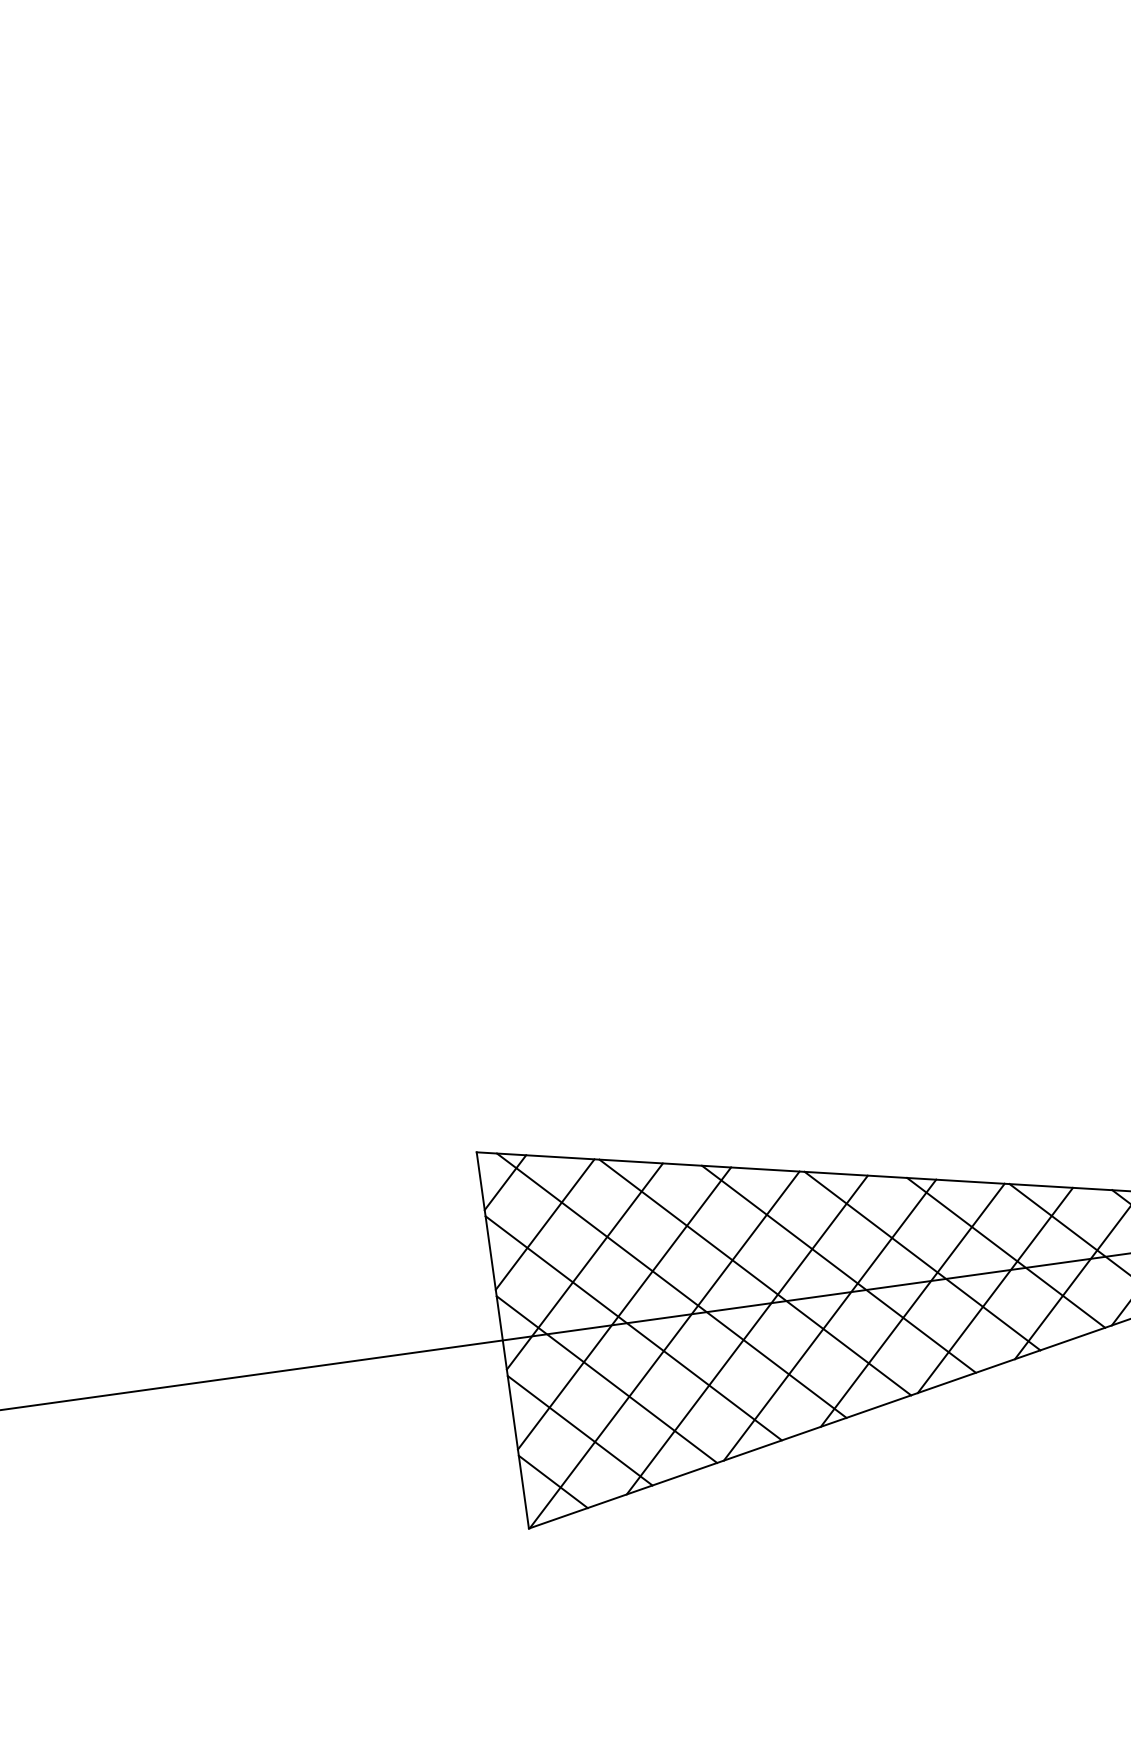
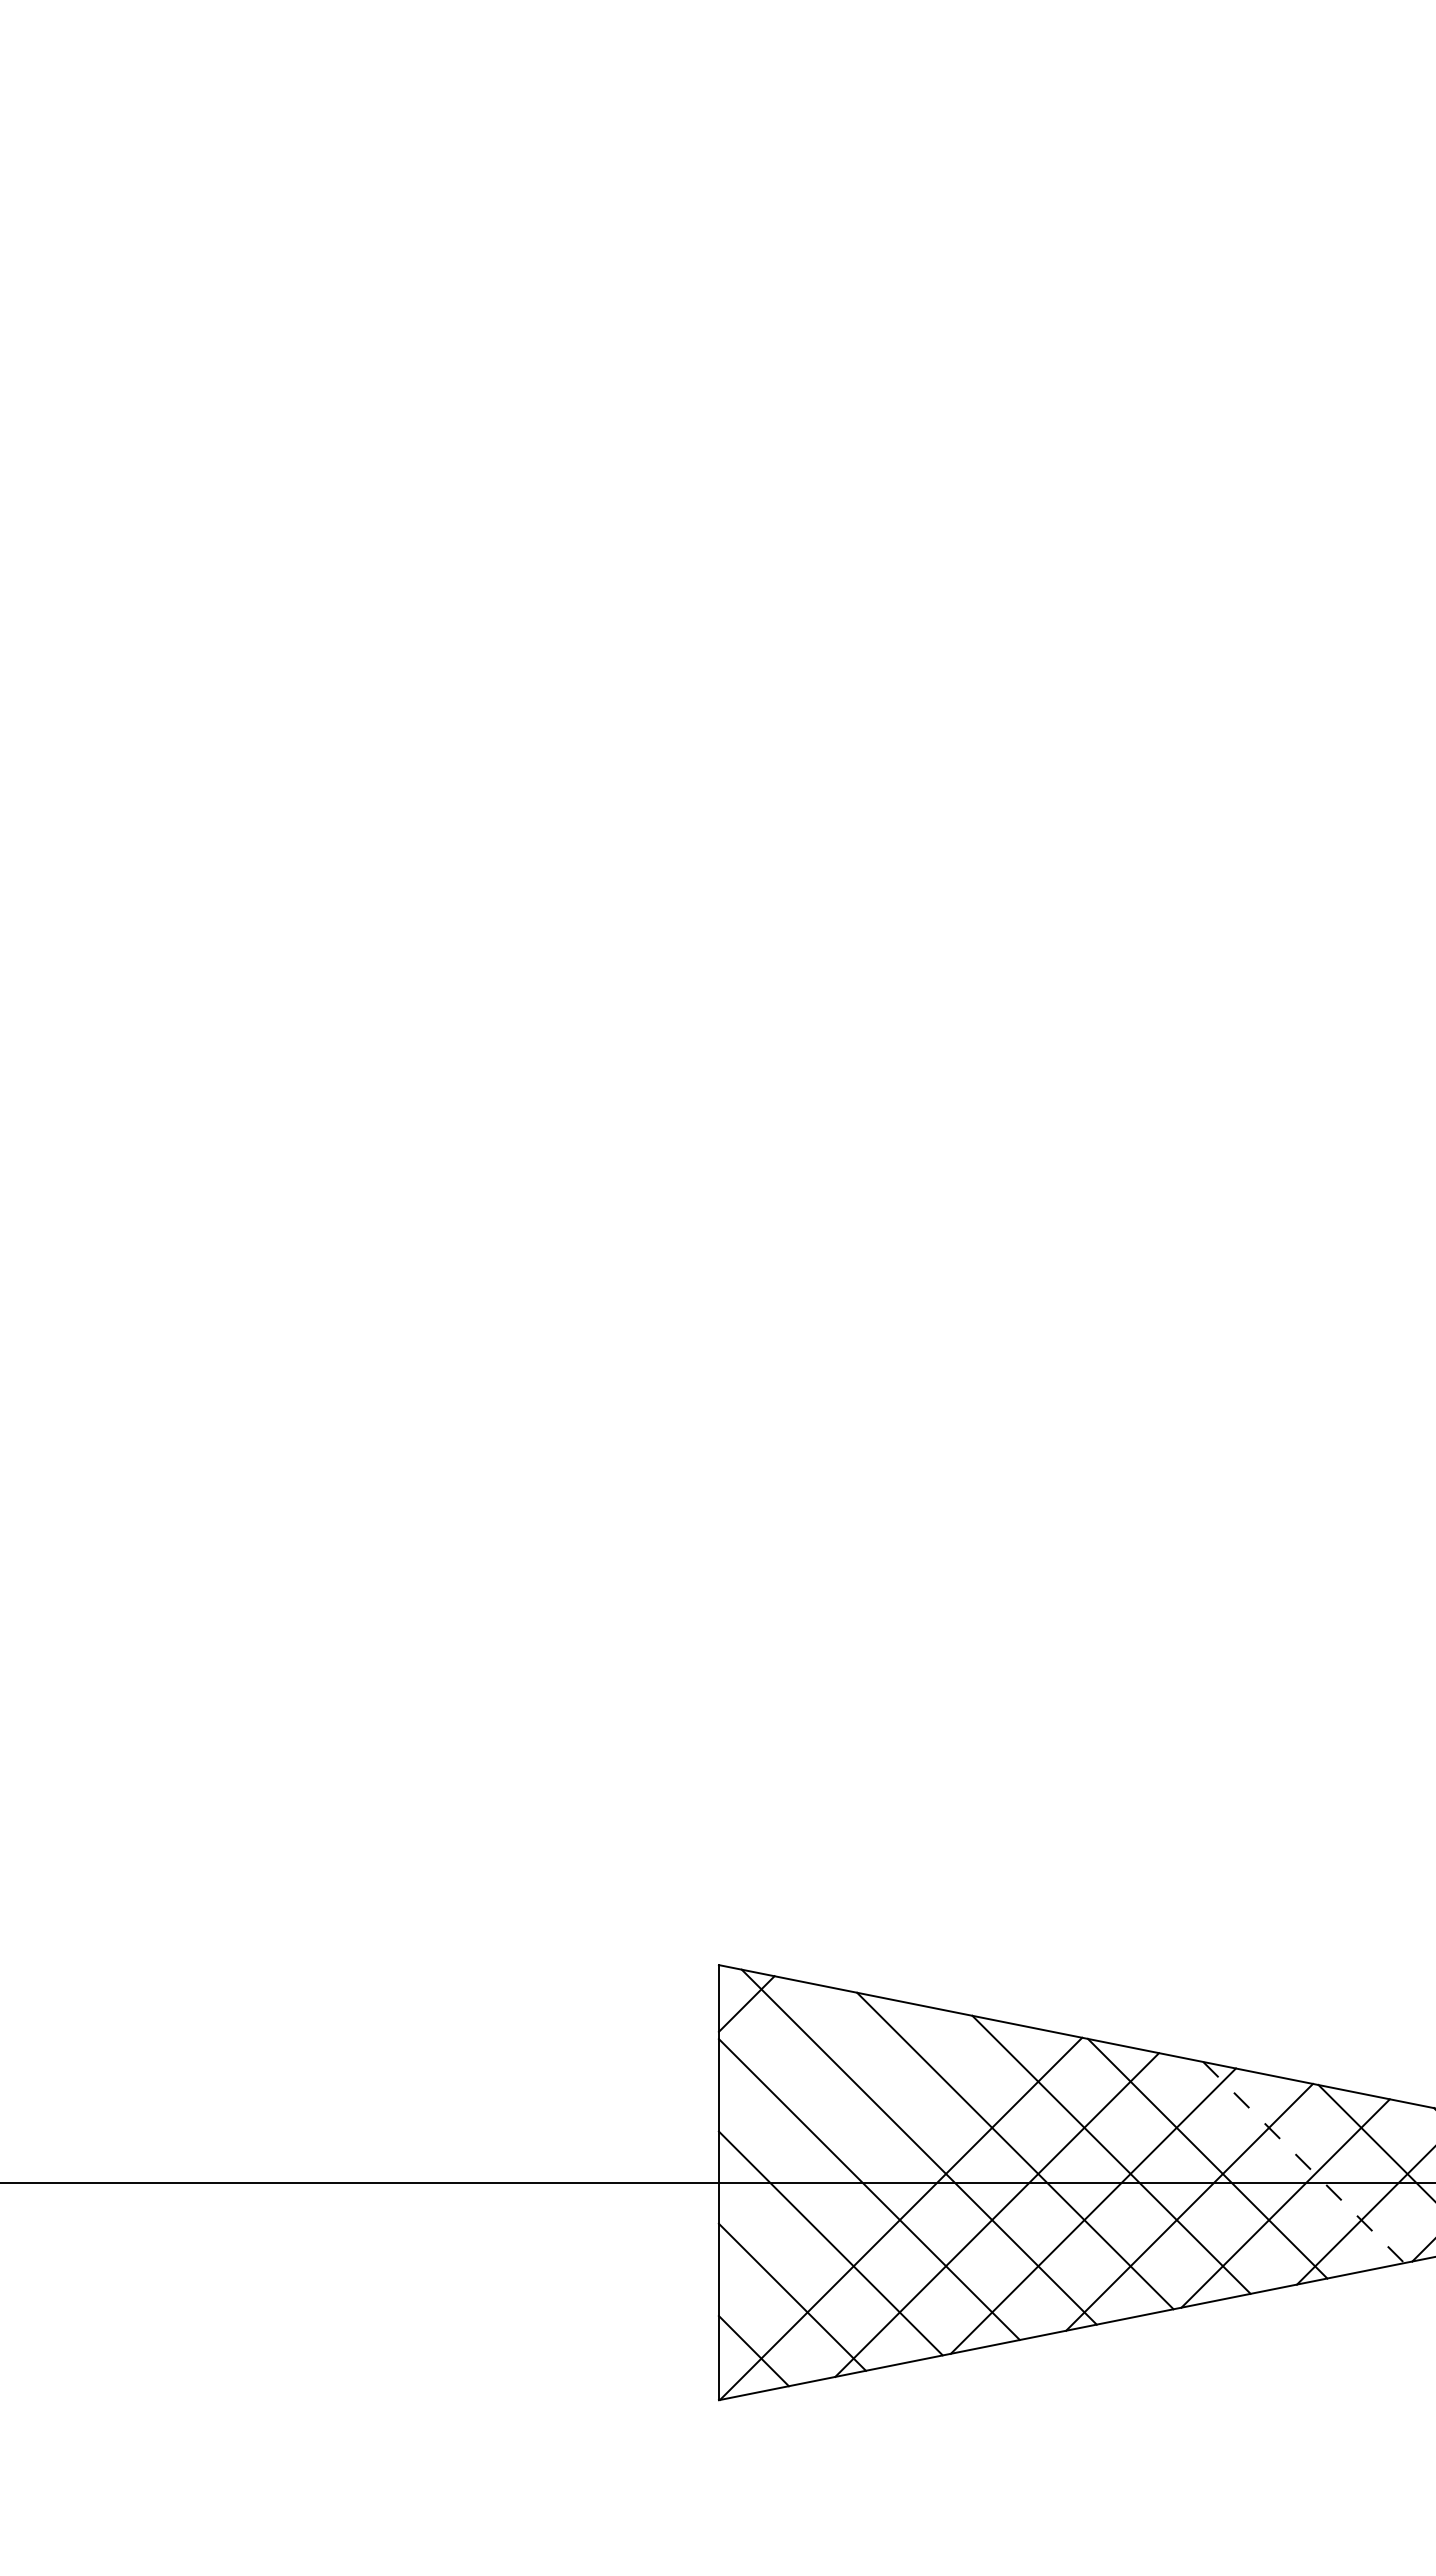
line: (544, 1224) -> (784, 2057), removed
line: (1006, 1252) -> (1304, 2162), solid -> dashed
line: (584, 1266) -> (823, 2111), removed
line: (624, 1308) -> (861, 2165), removed

